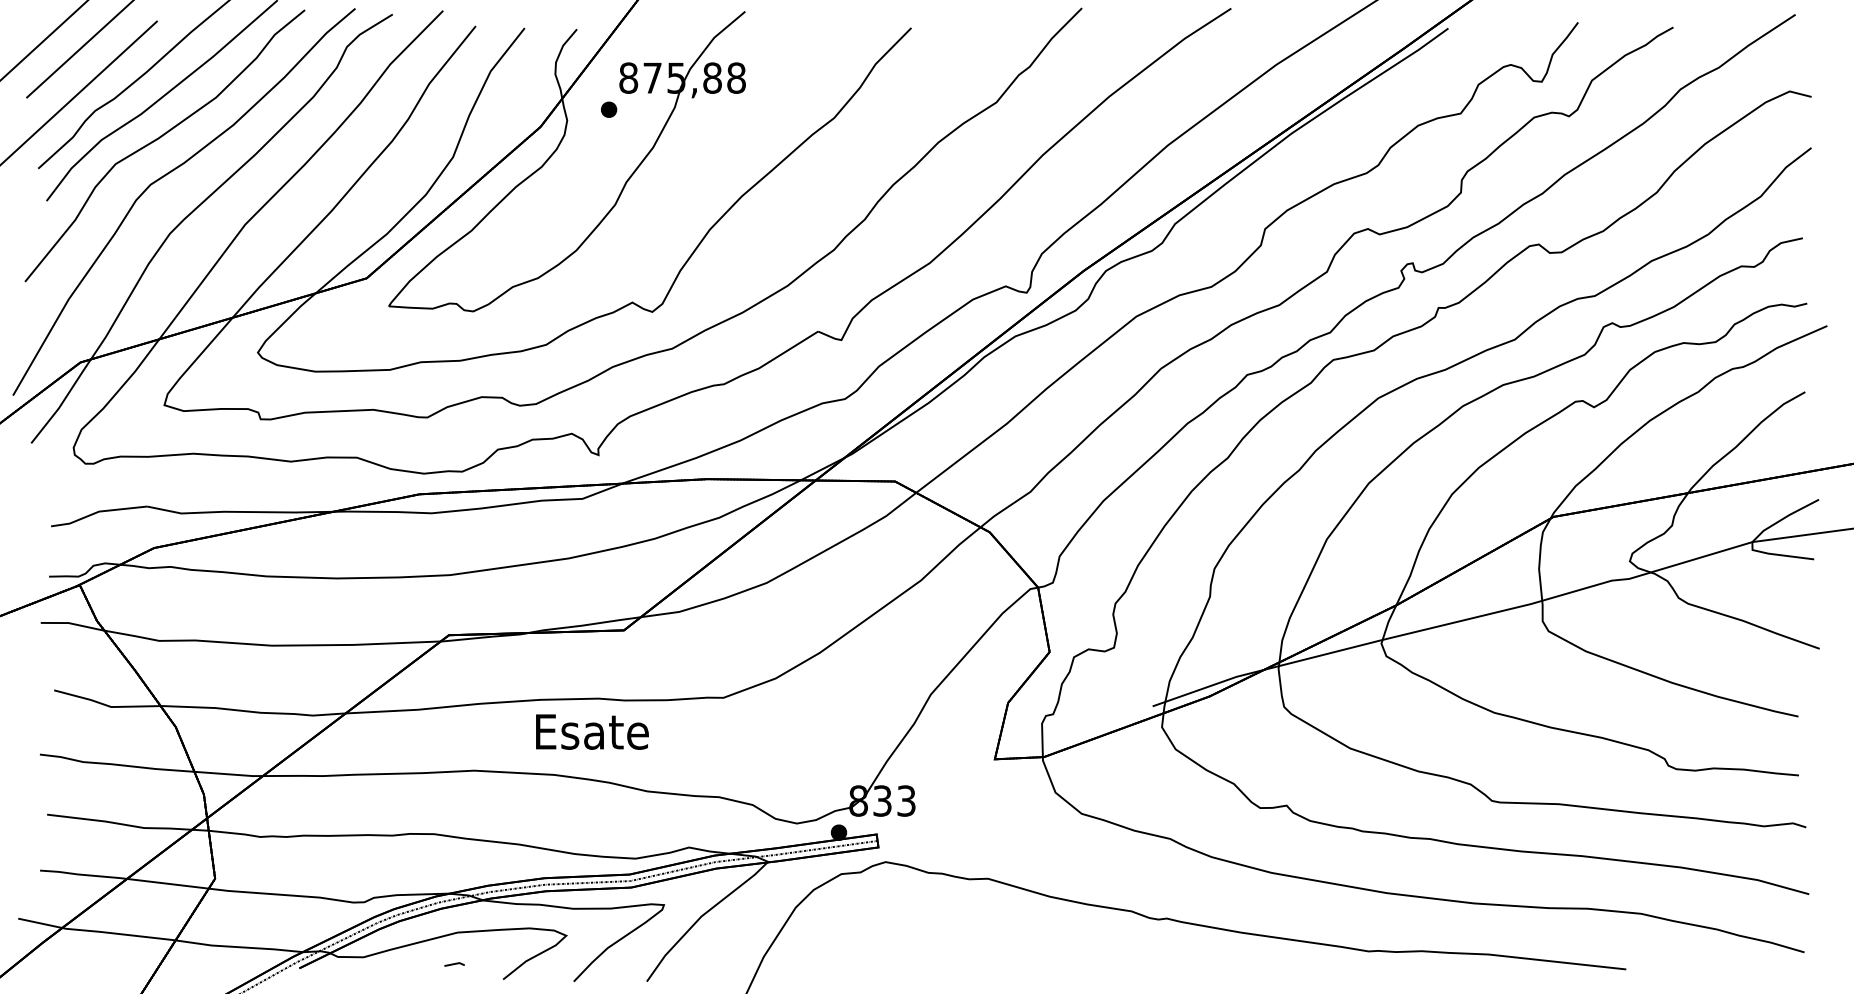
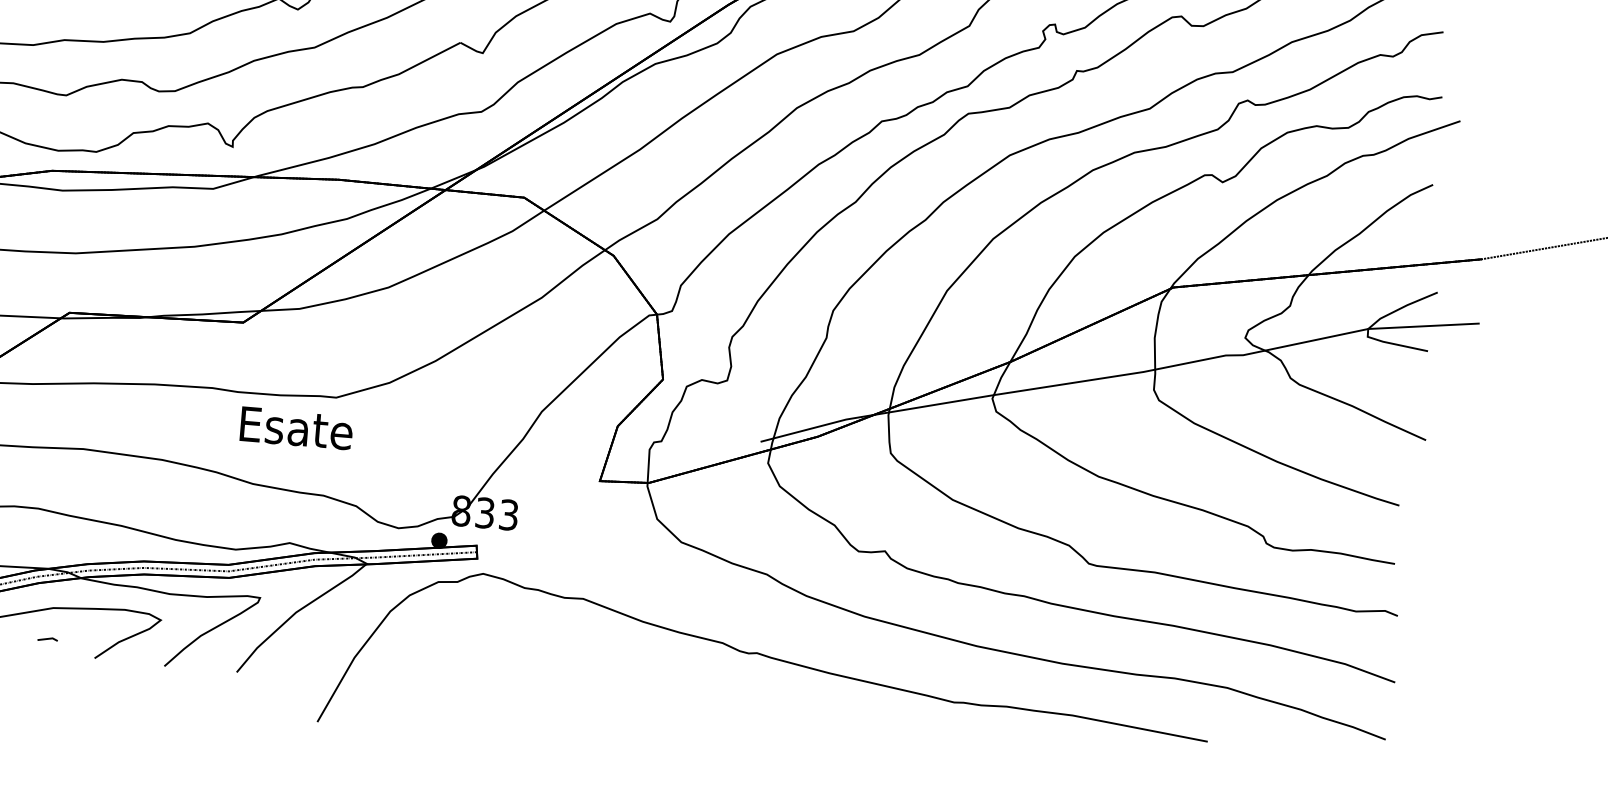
text: (592, 731) -> (296, 427), moved

